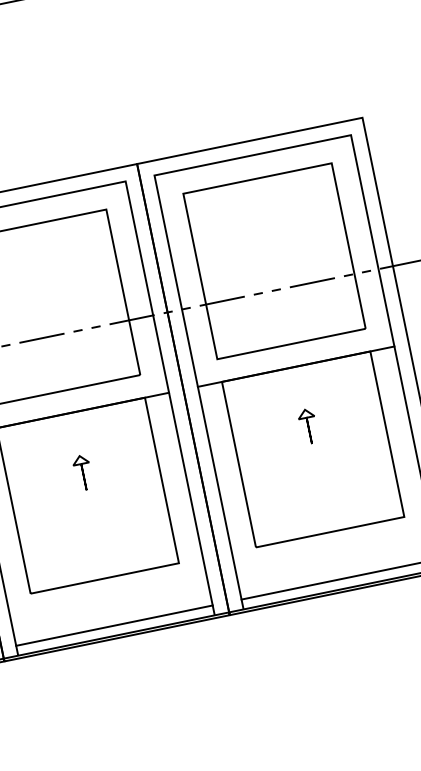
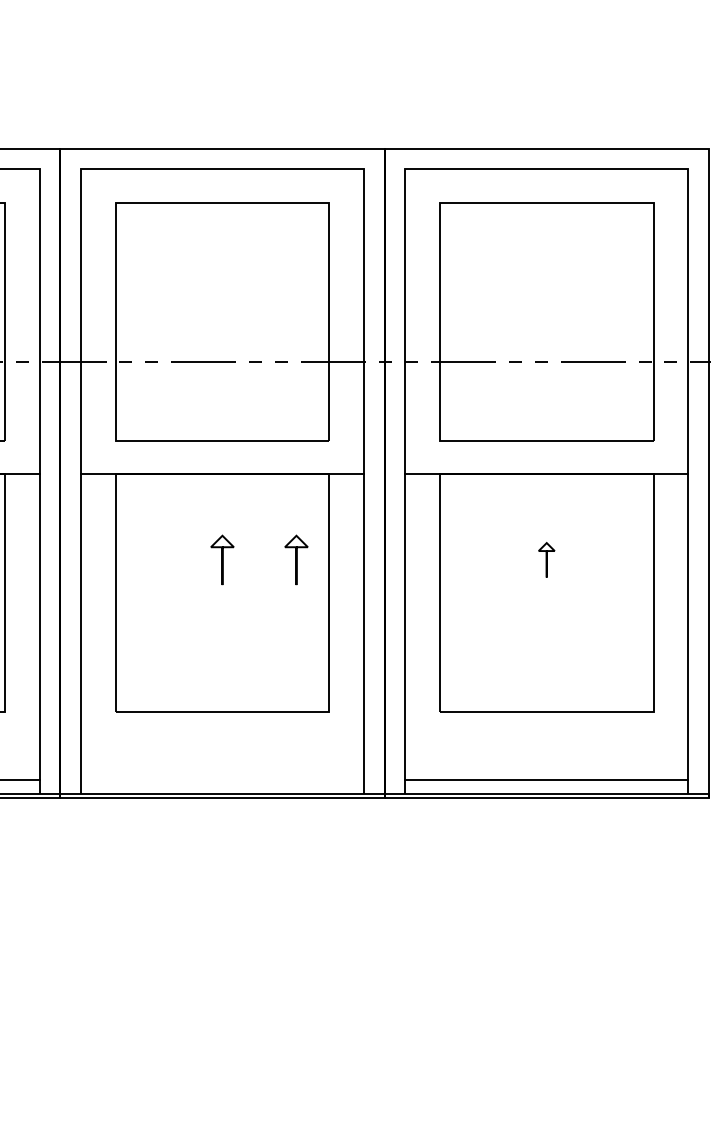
part: (308, 426) -> (546, 559), size x0.7
part: (134, 462) -> (296, 559), added
line: (114, 625) -> (222, 779), removed

